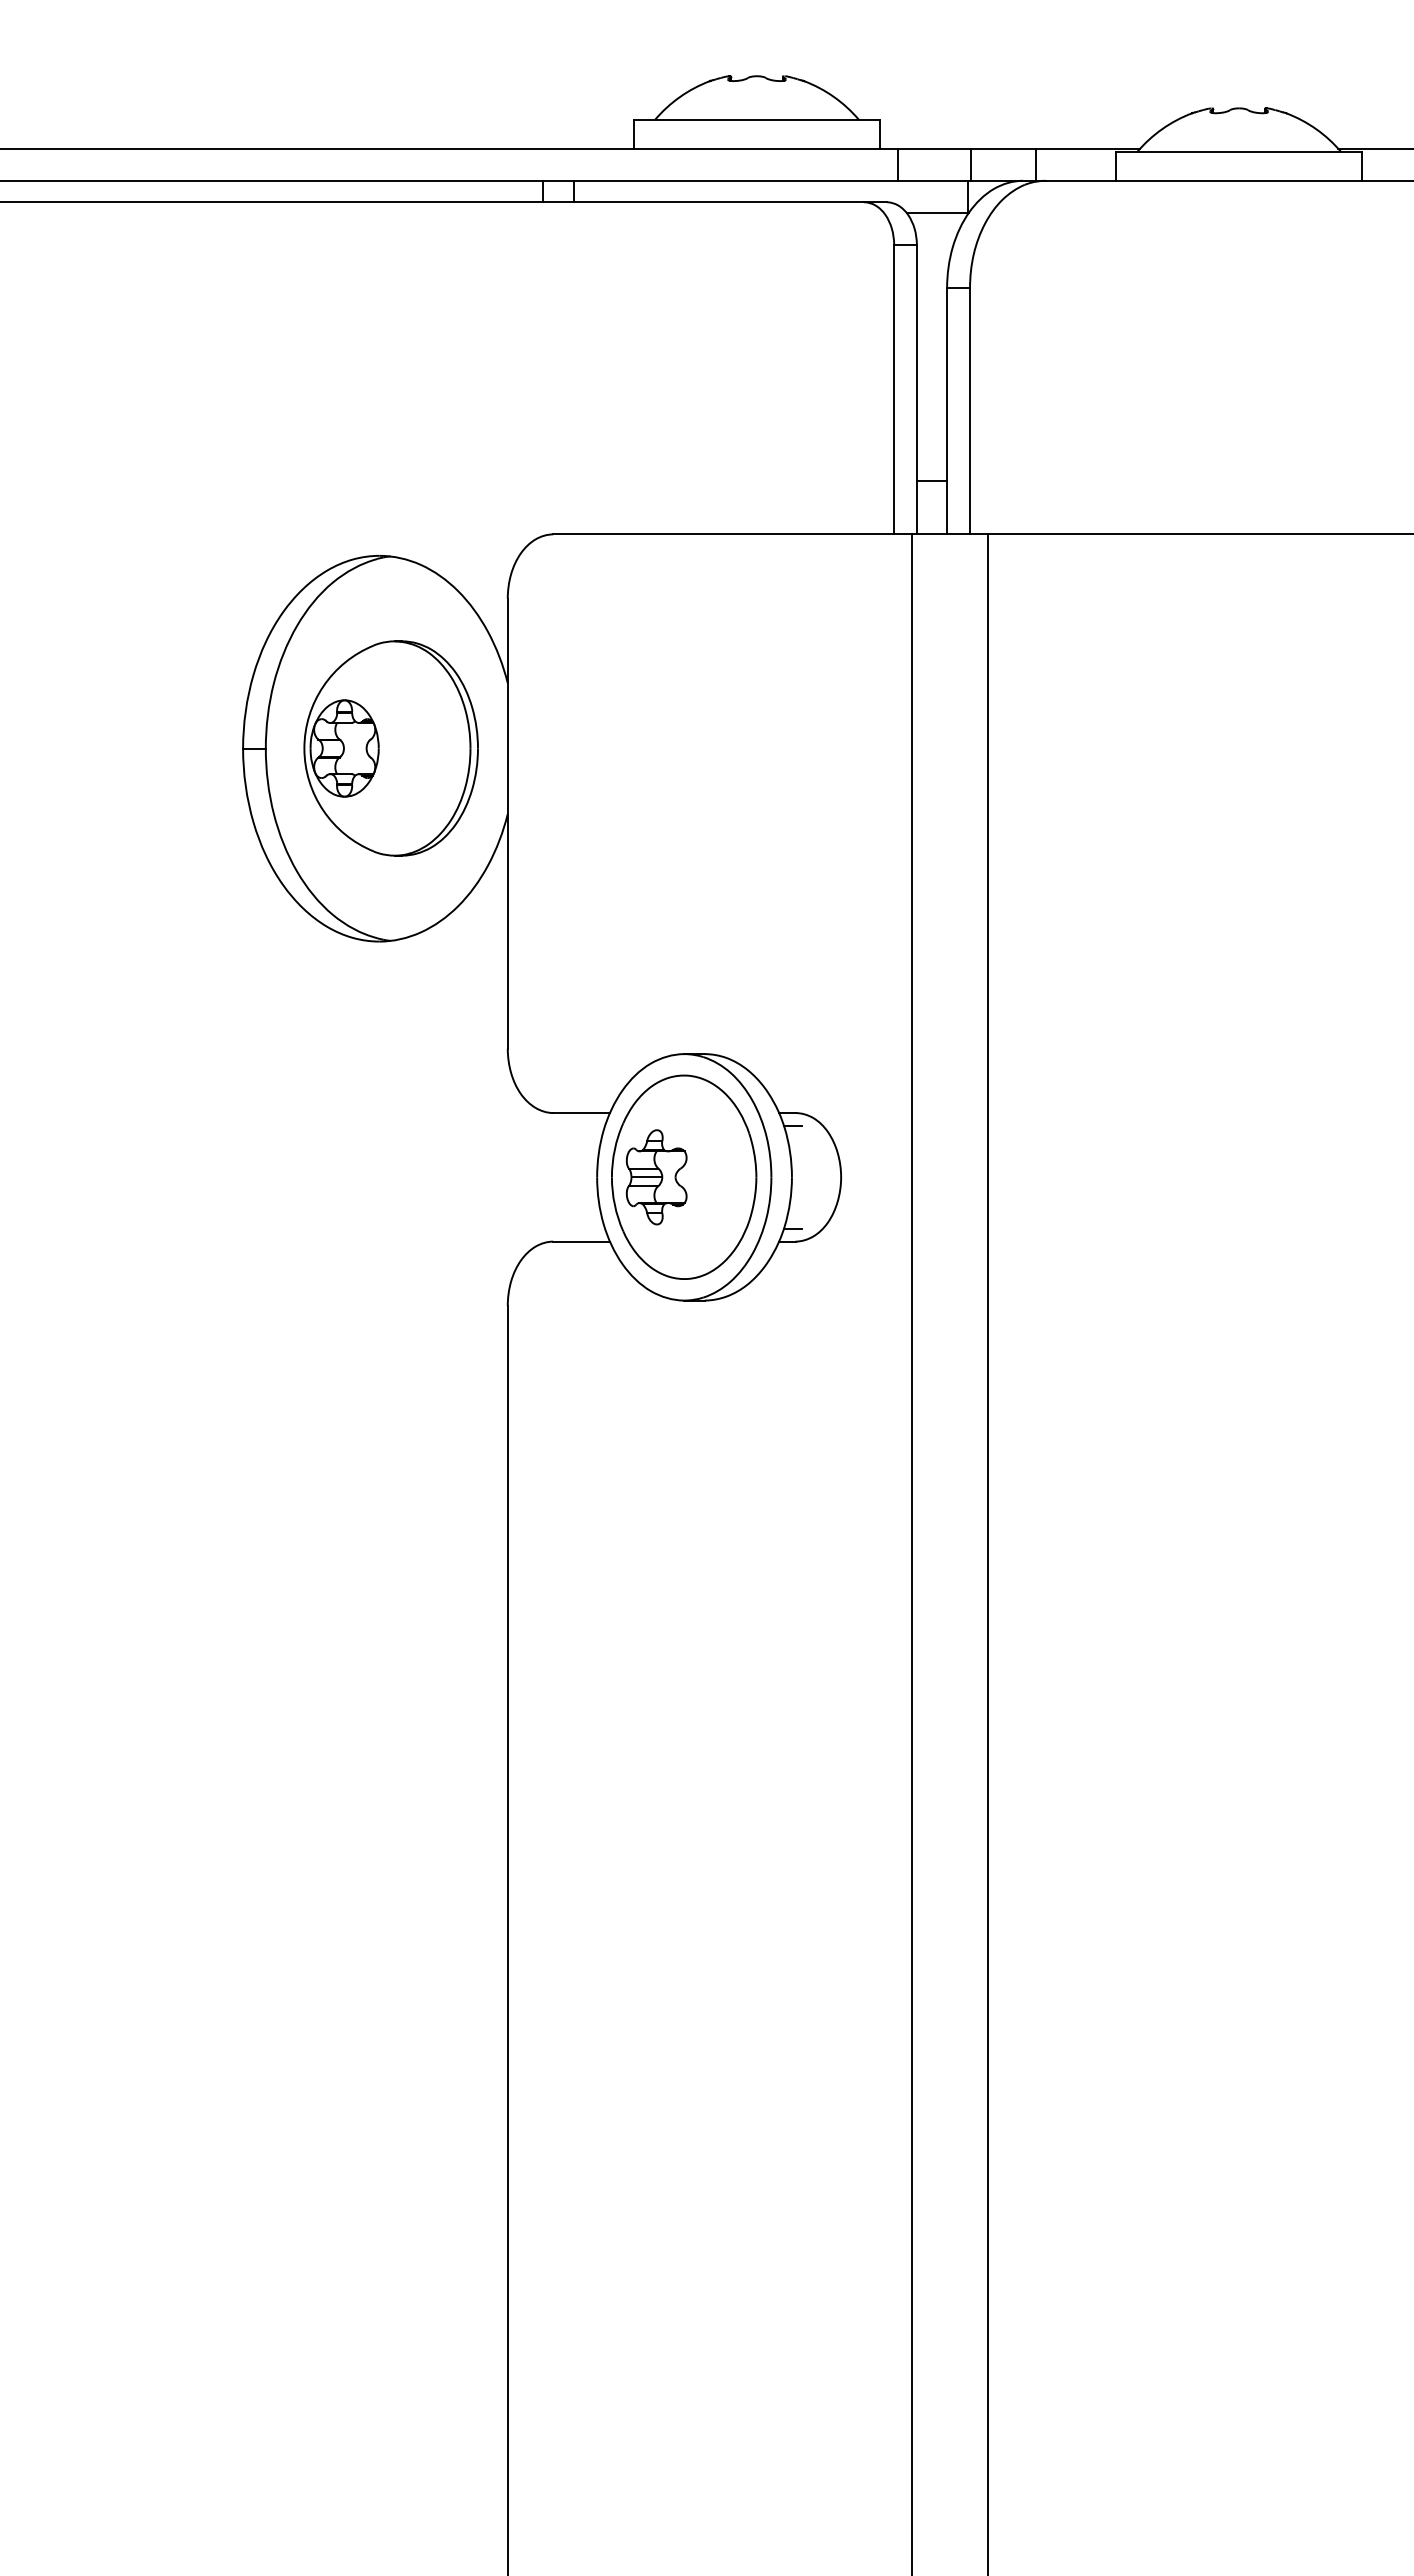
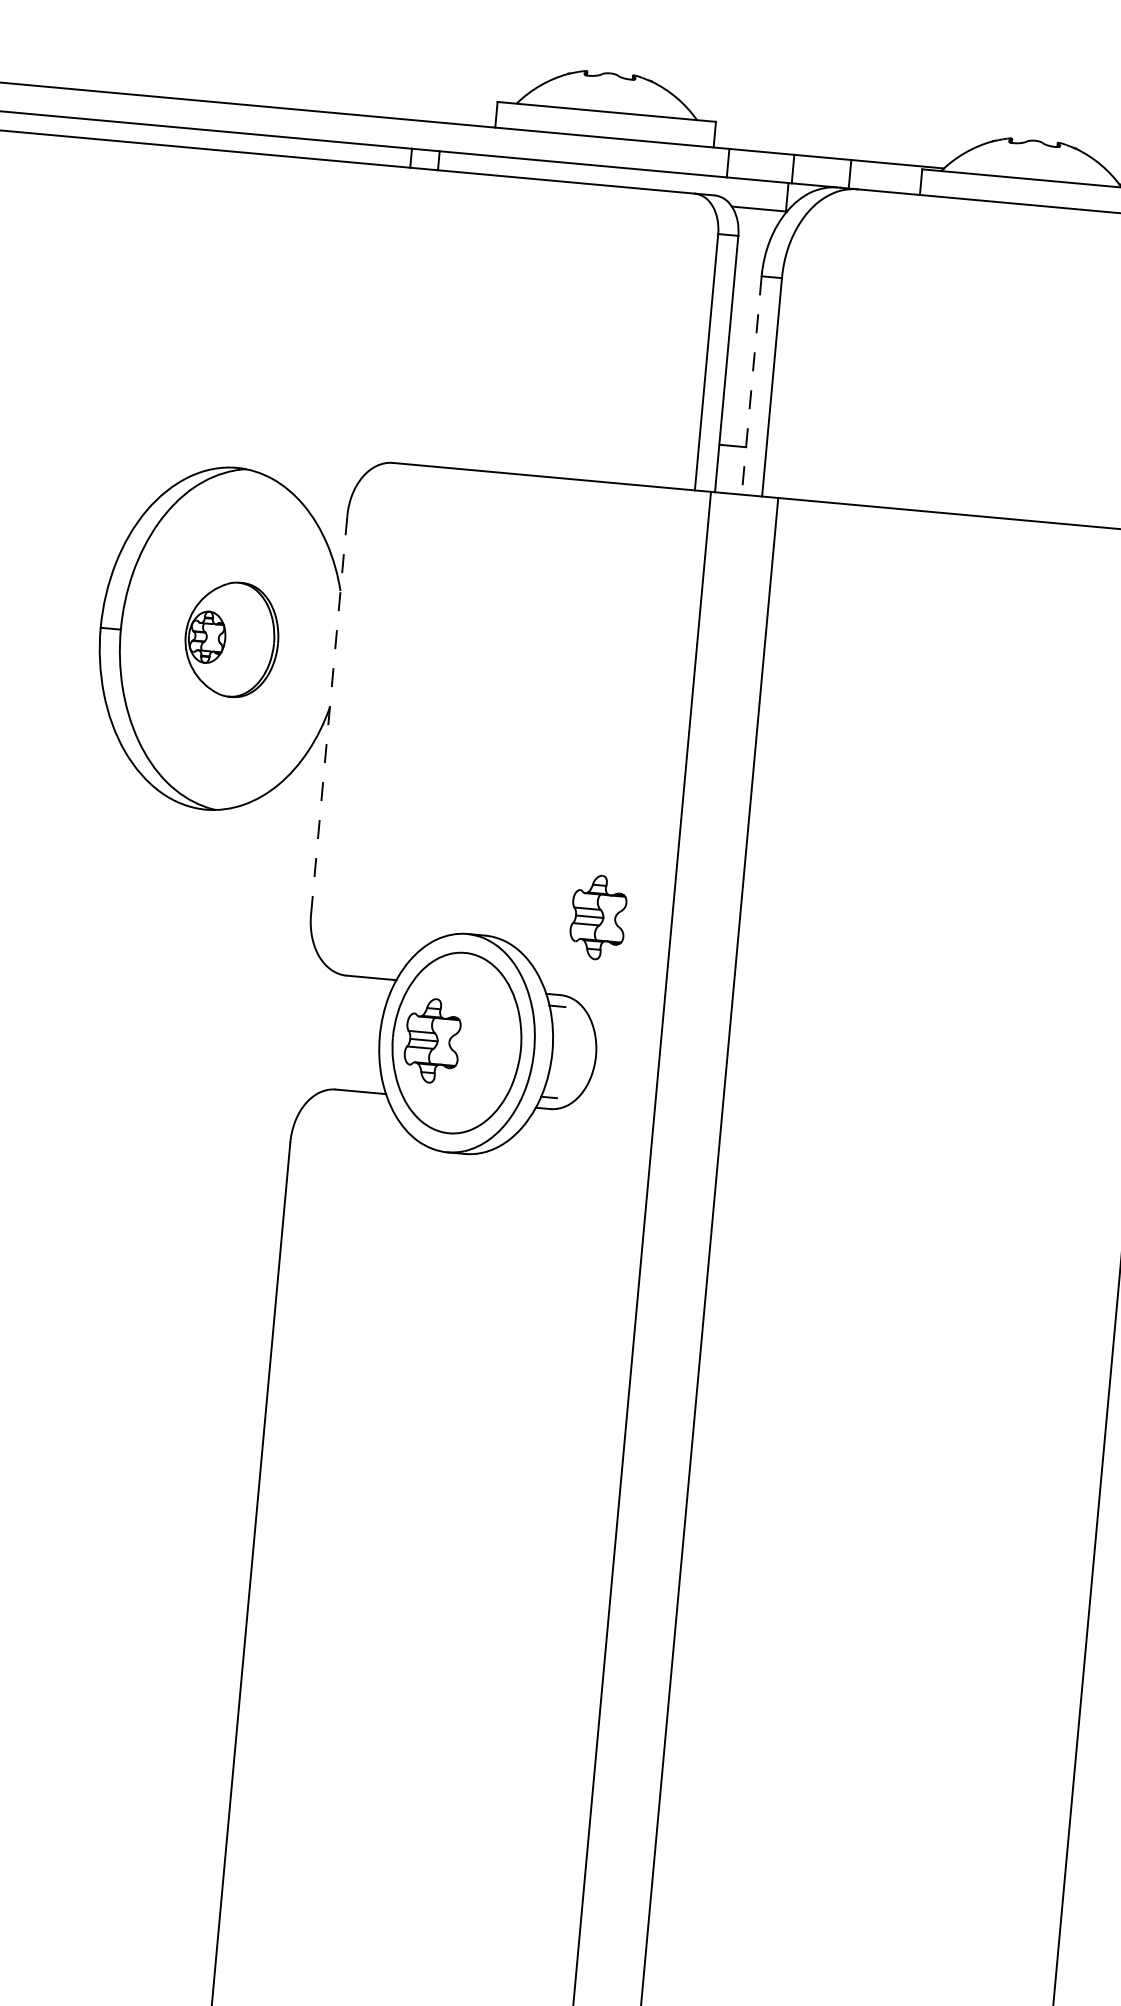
line: (947, 411) -> (752, 385), solid -> dashed
part: (390, 748) -> (231, 639), size x0.6
line: (507, 824) -> (328, 716), solid -> dashed
part: (829, 1022) -> (598, 917), added

